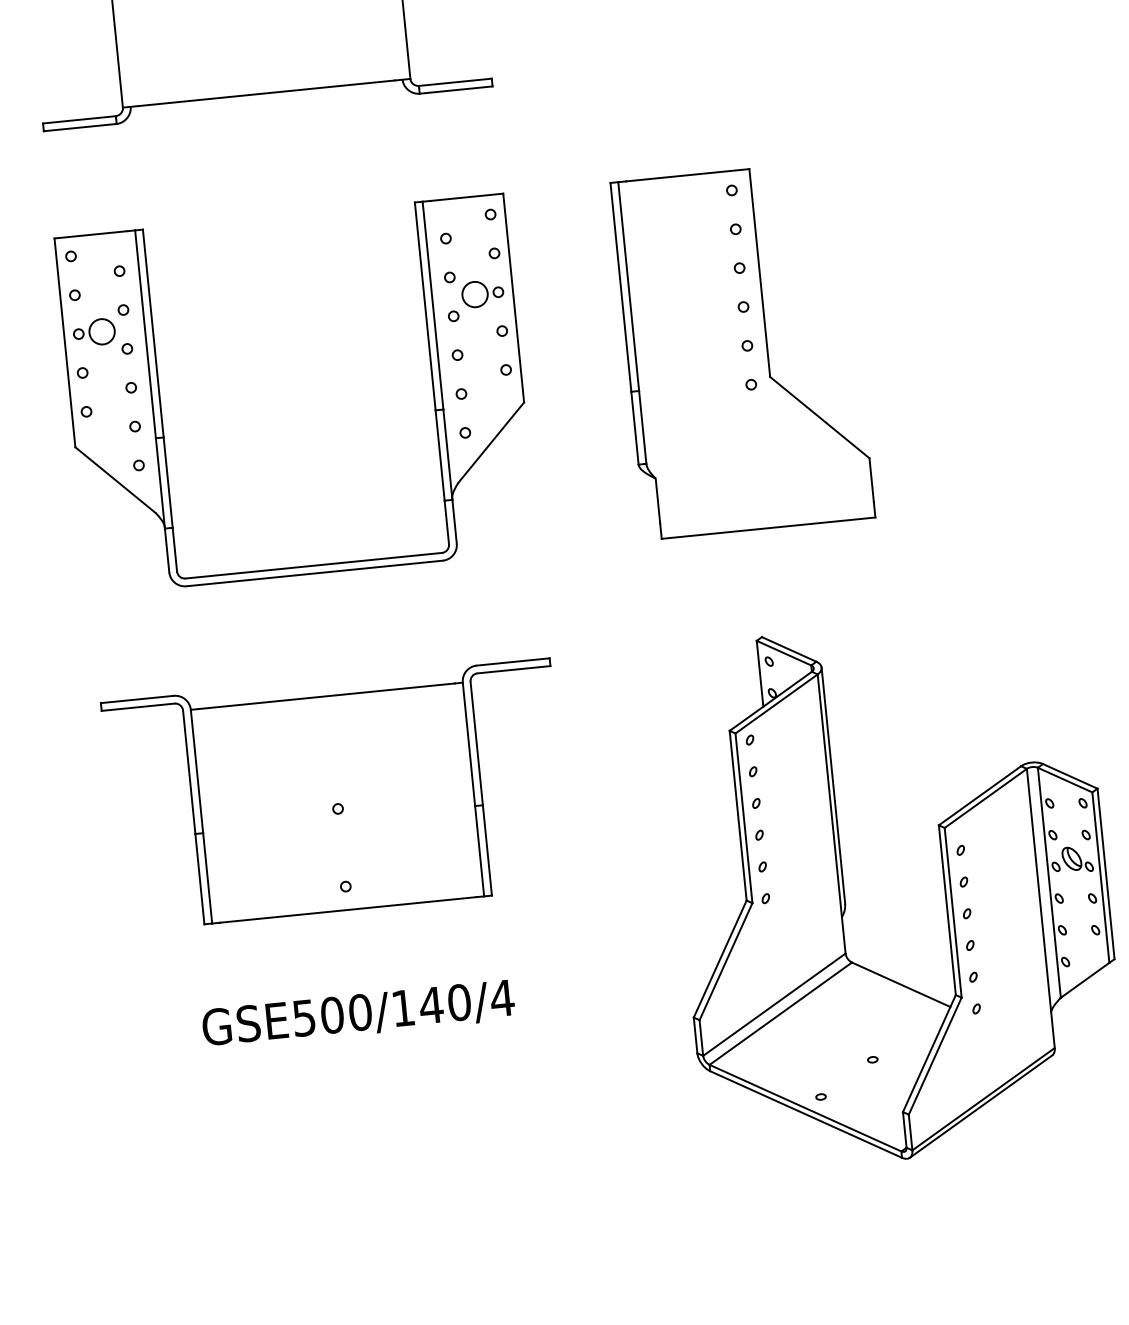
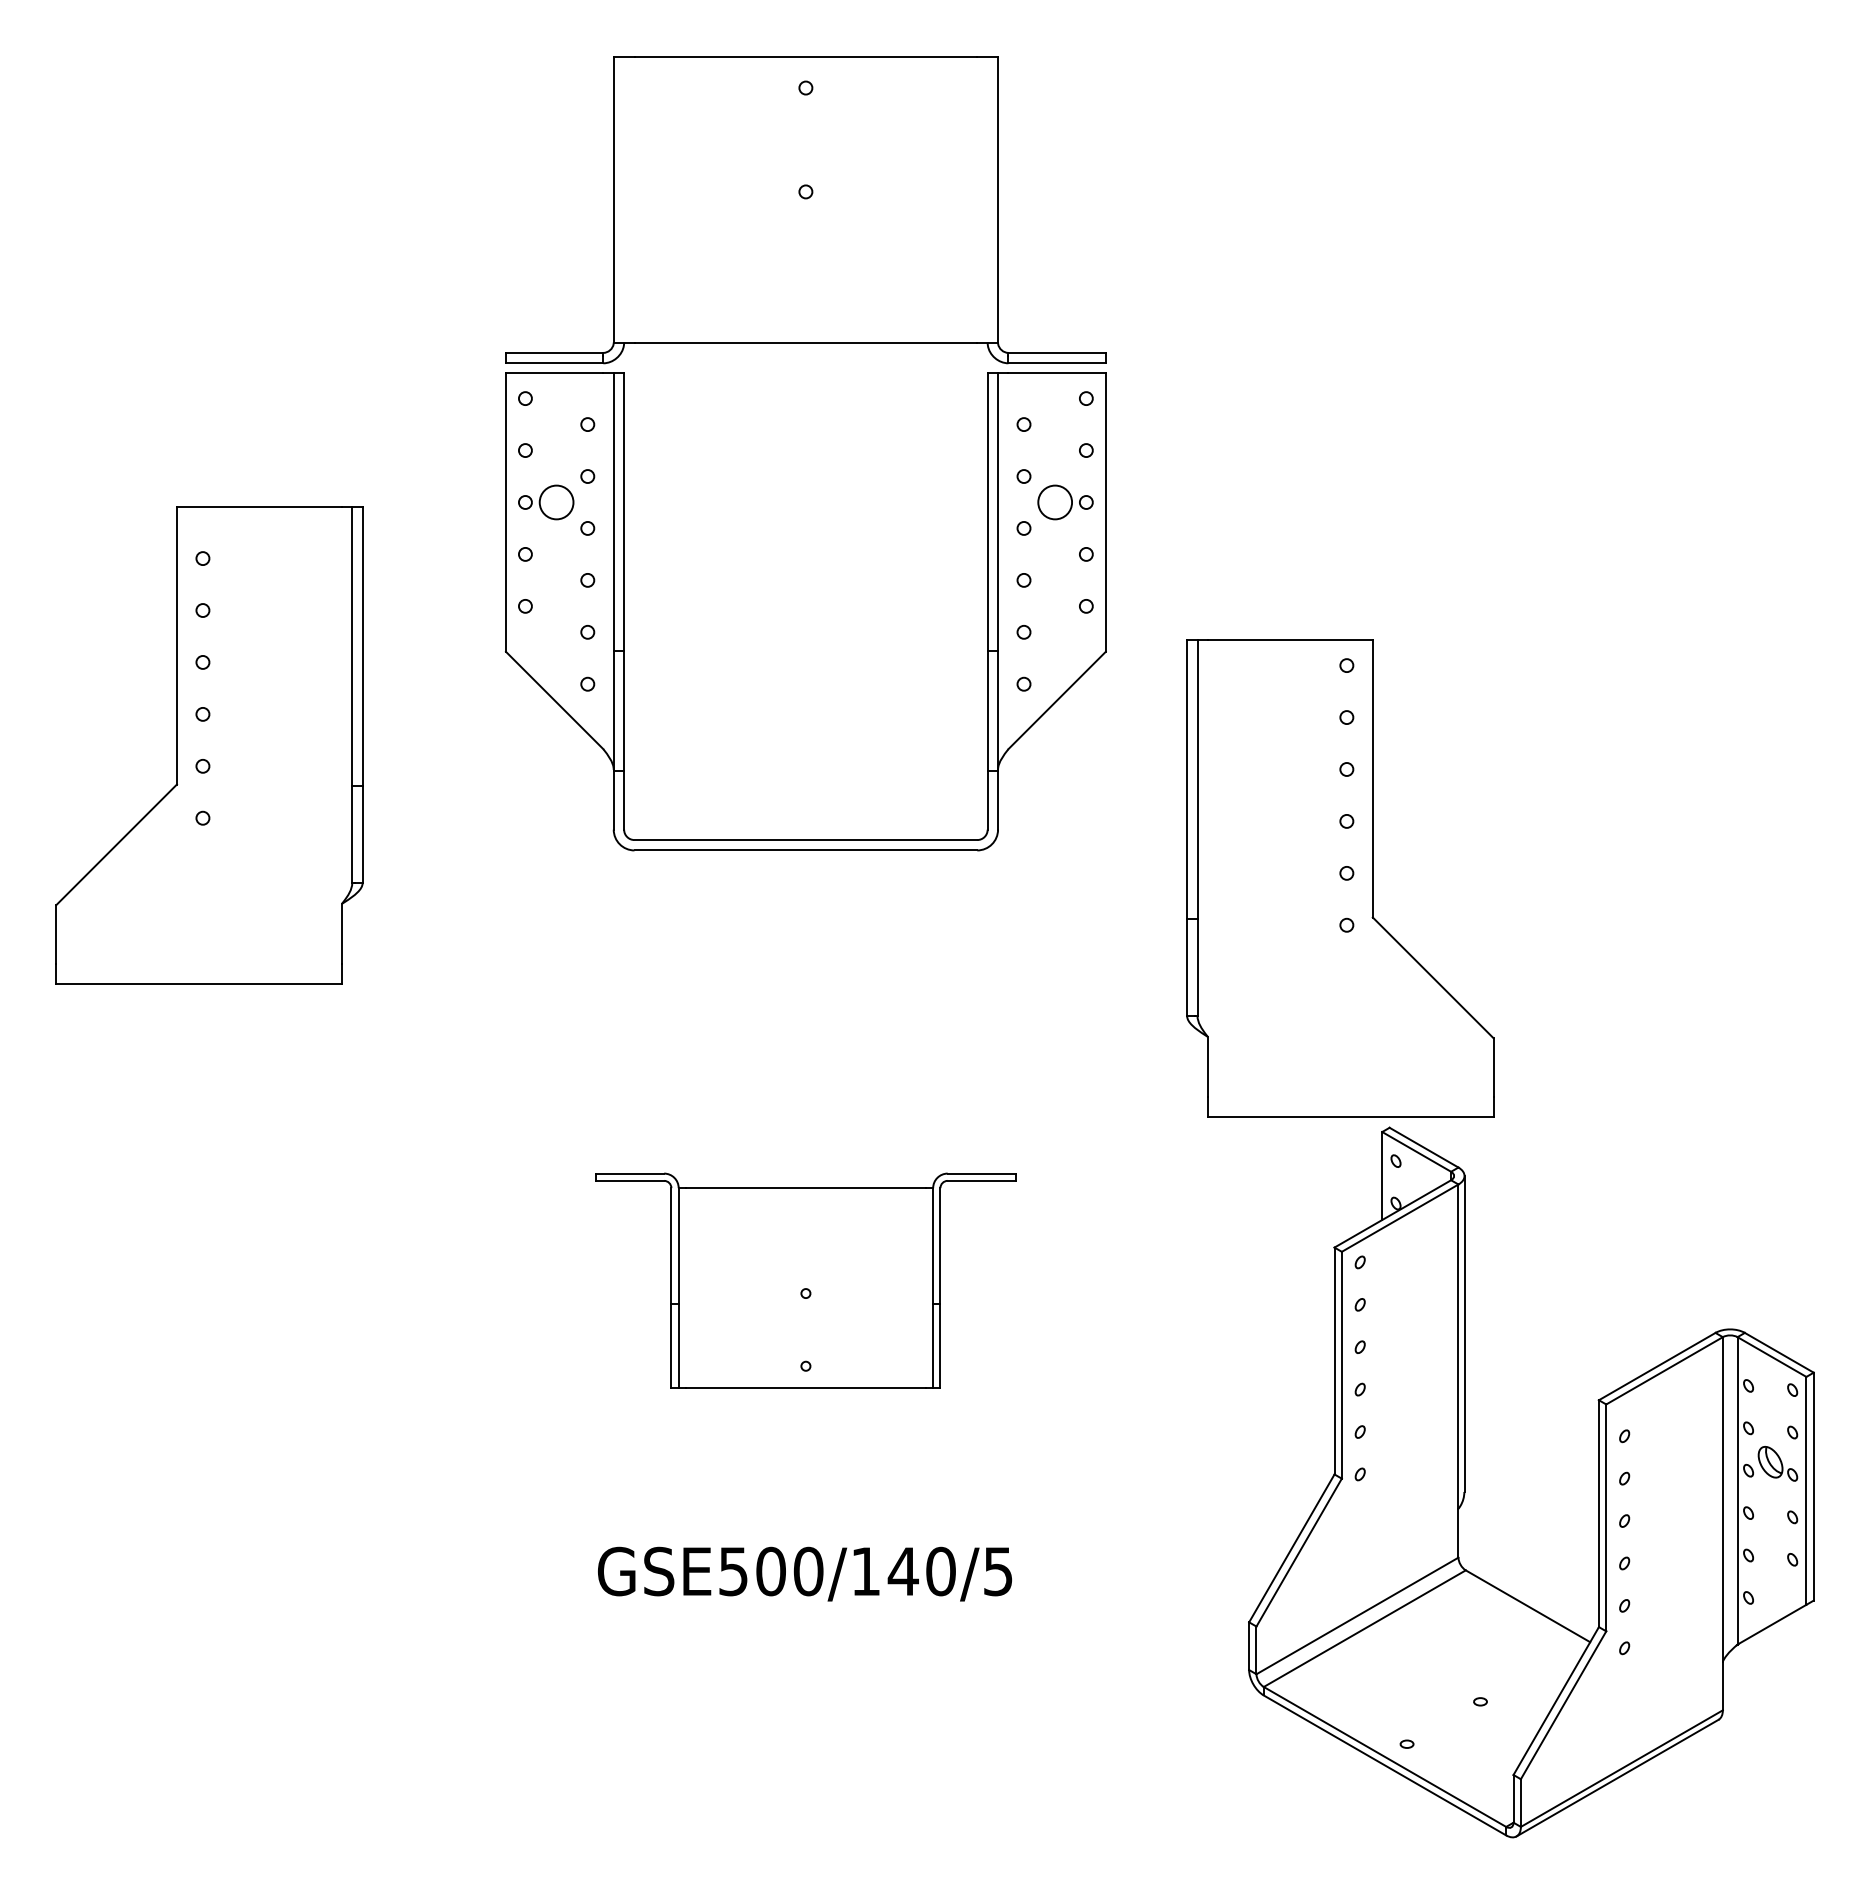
part: (743, 350) -> (1340, 878), moved
part: (161, 408) -> (624, 611), moved
part: (336, 795) -> (805, 1280), size x0.7
text: (501, 998) -> (997, 1571), GSE500/140/4 -> GSE500/140/5

